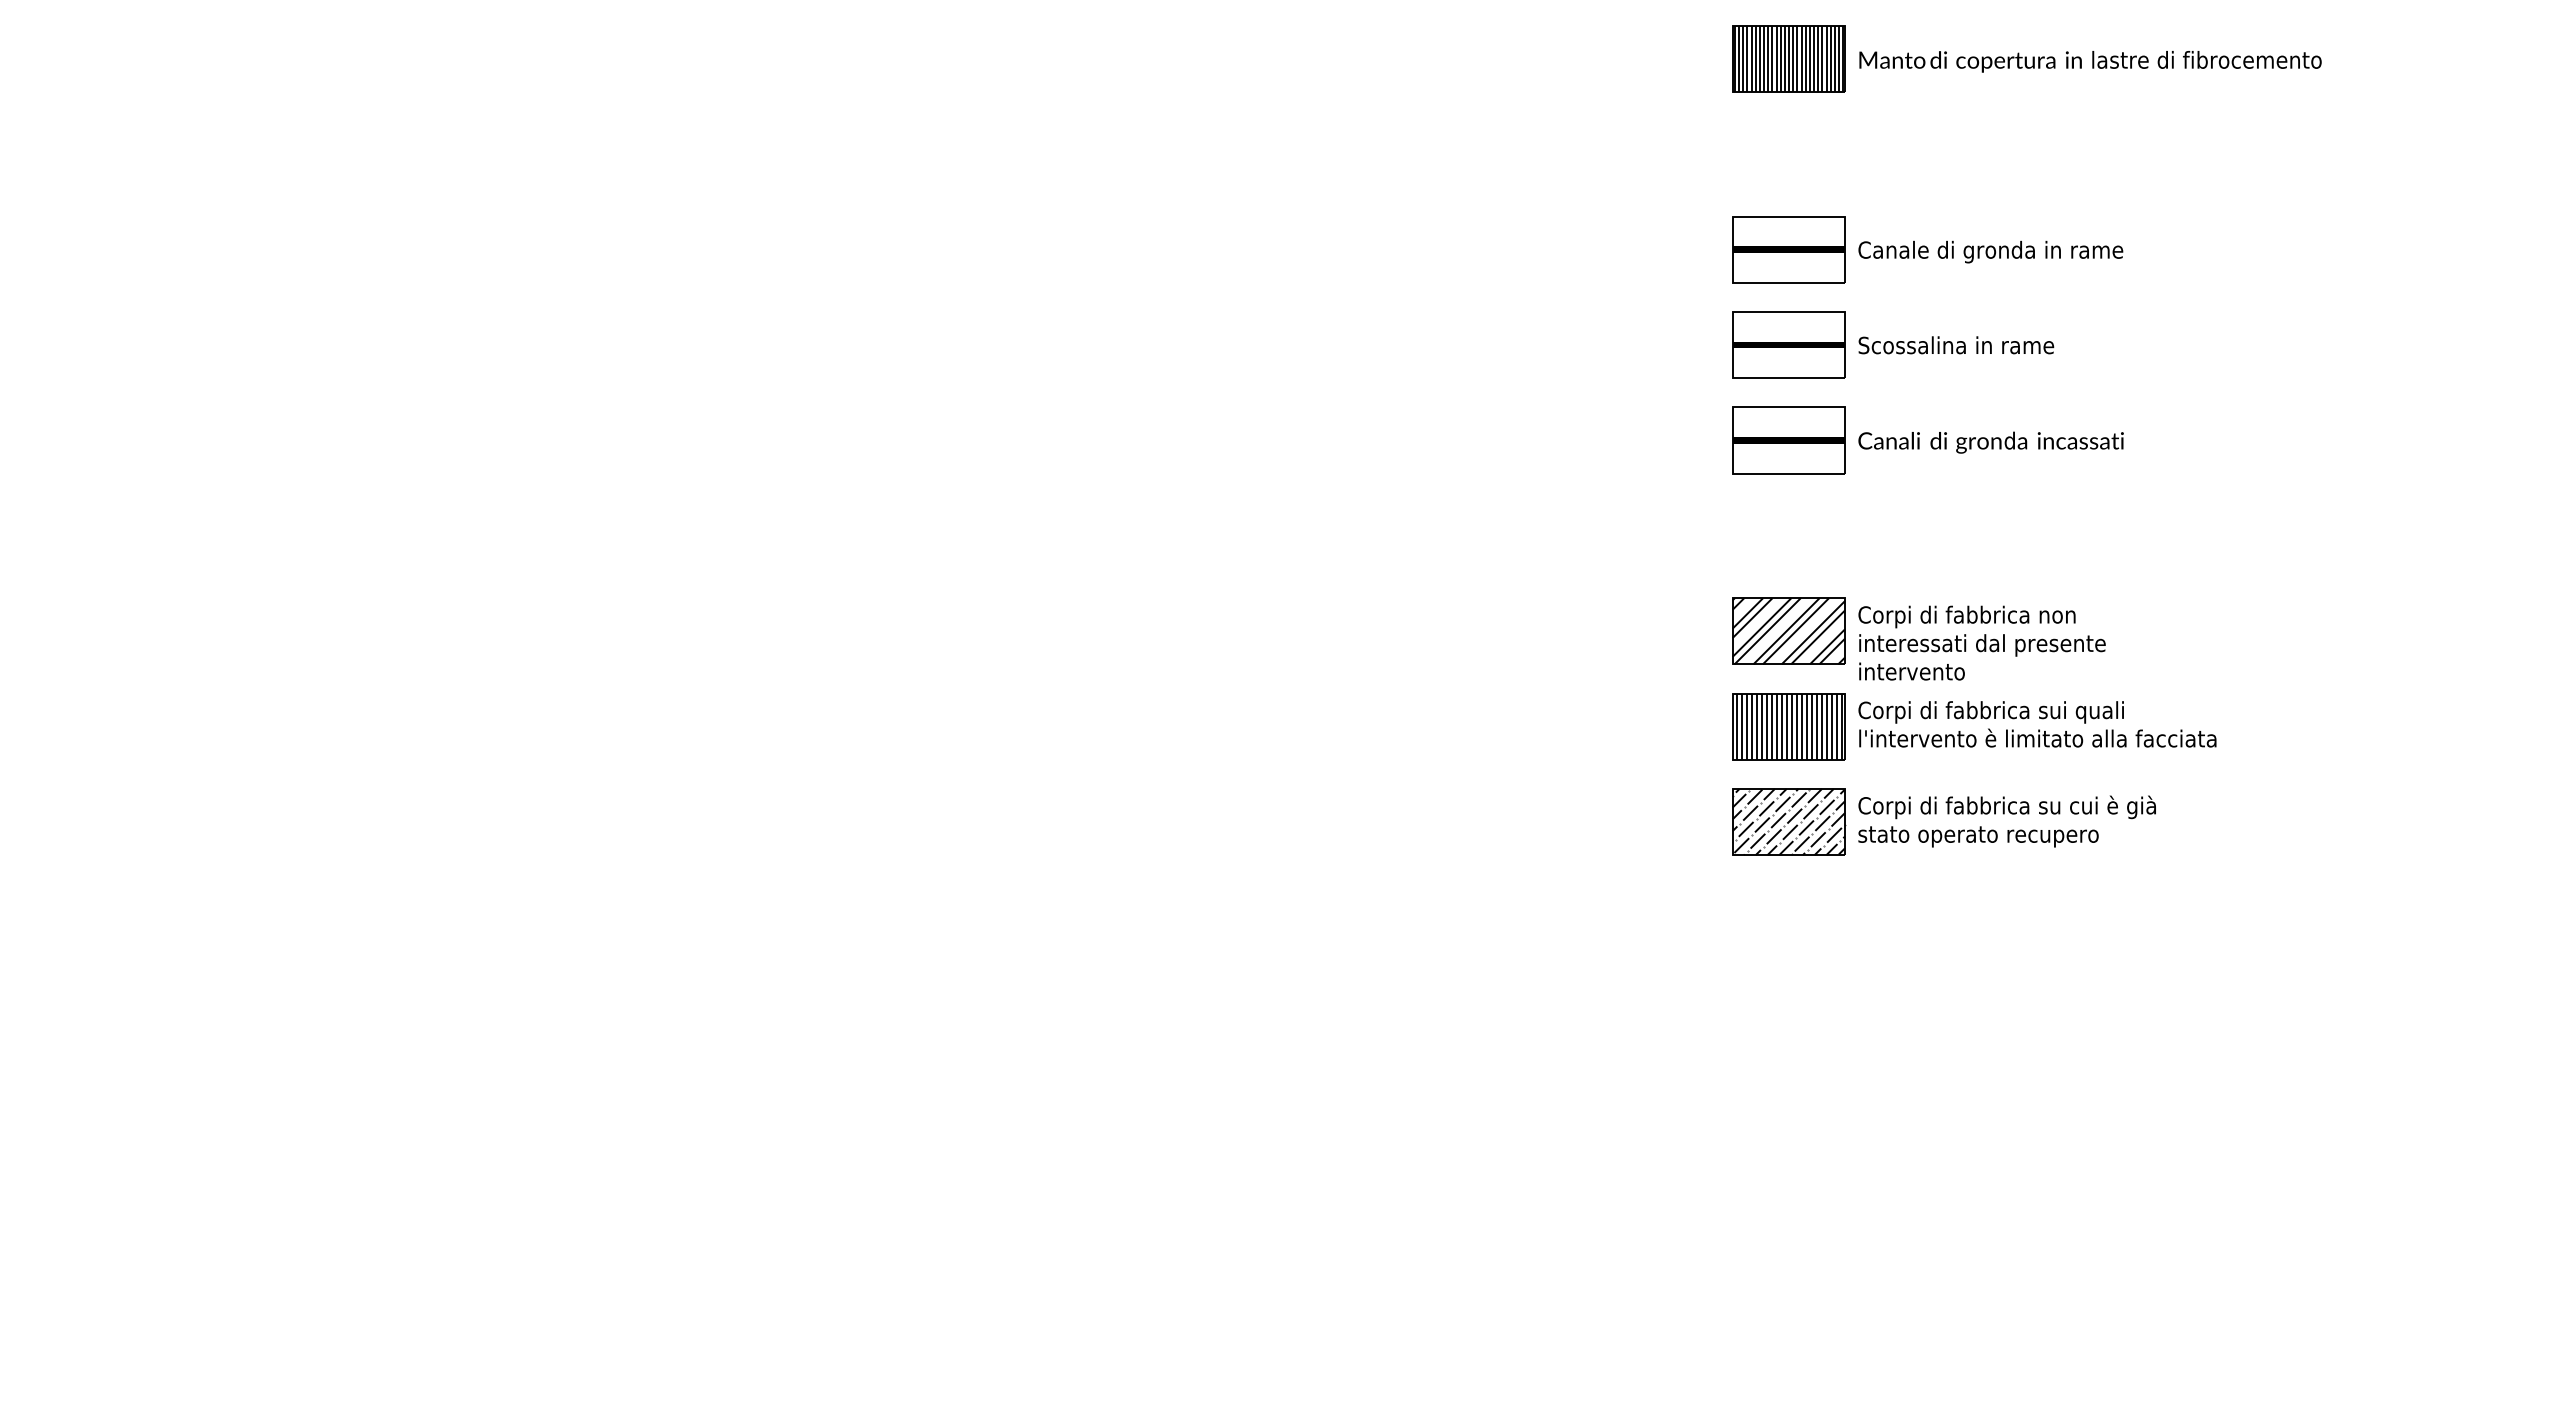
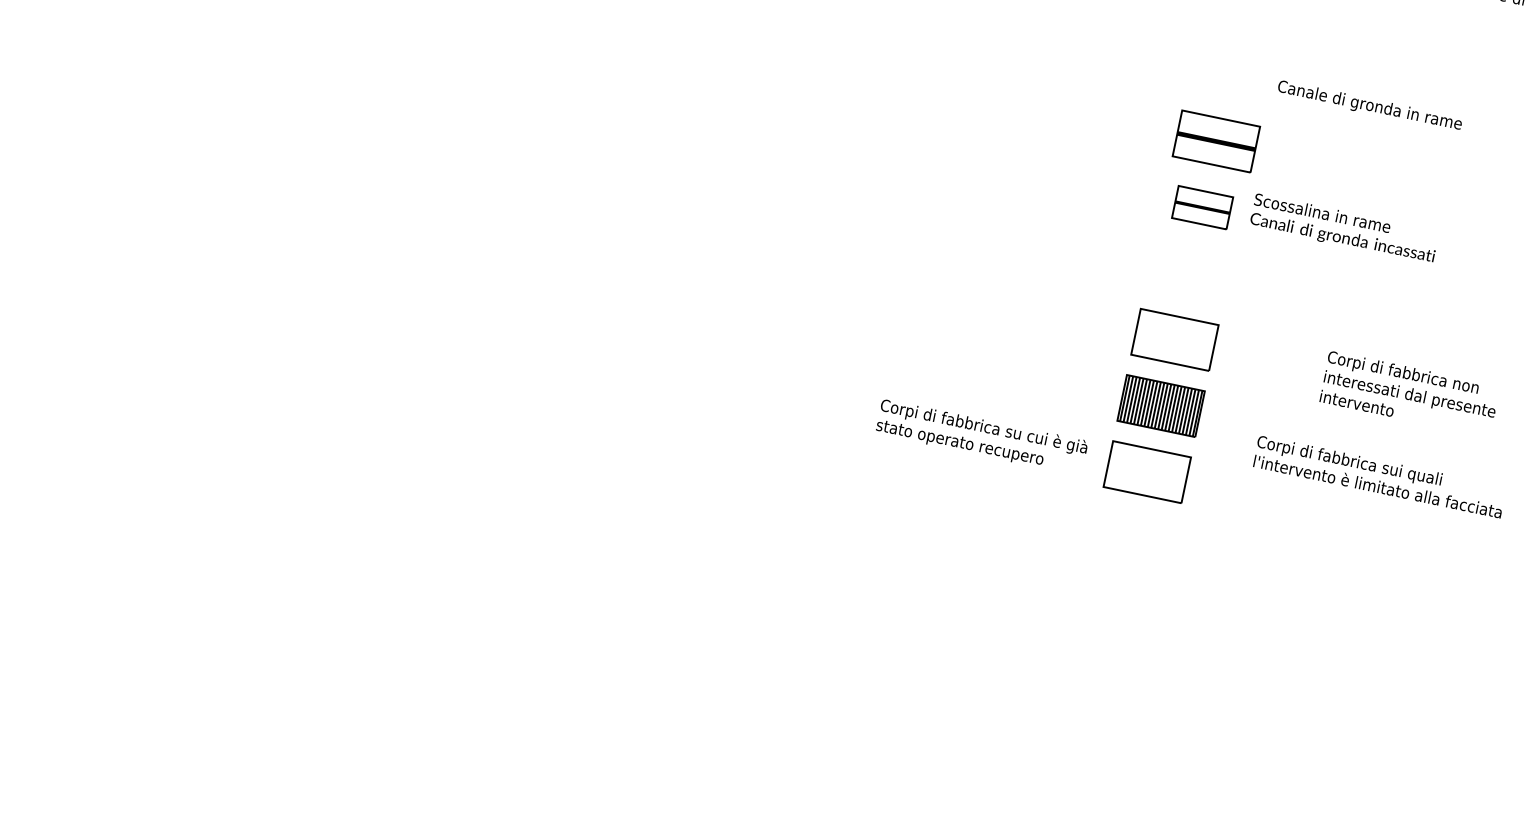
part: (1788, 249) -> (1229, 75), removed
text: (1956, 345) -> (1322, 213), moved
part: (1788, 440) -> (1202, 207), size x0.7
hatch: (1788, 631) -> (1174, 340), removed
text: (1981, 642) -> (1409, 393), moved
text: (2037, 724) -> (1379, 476), moved
hatch: (1788, 821) -> (1147, 471), removed
text: (2006, 821) -> (981, 437), moved

